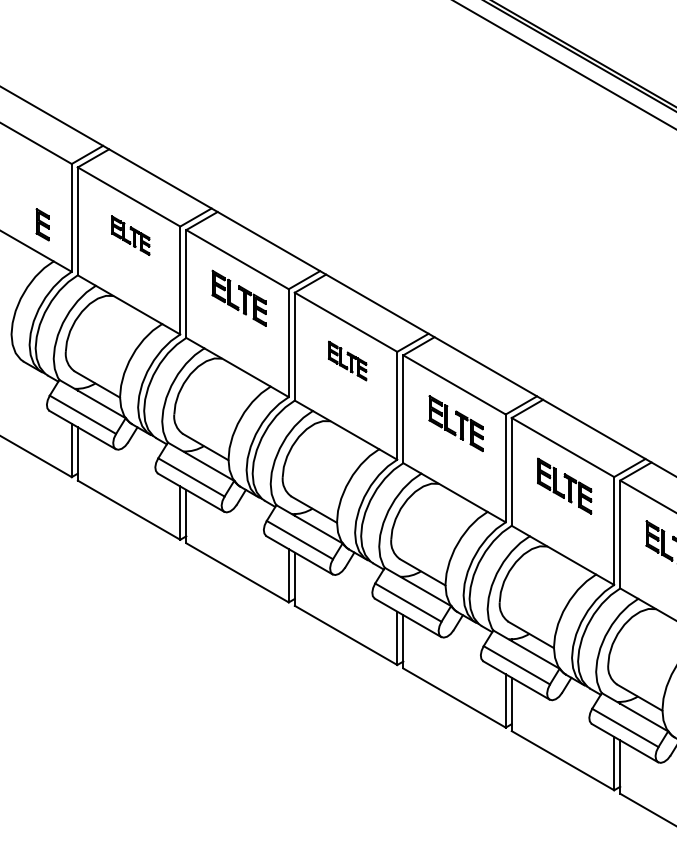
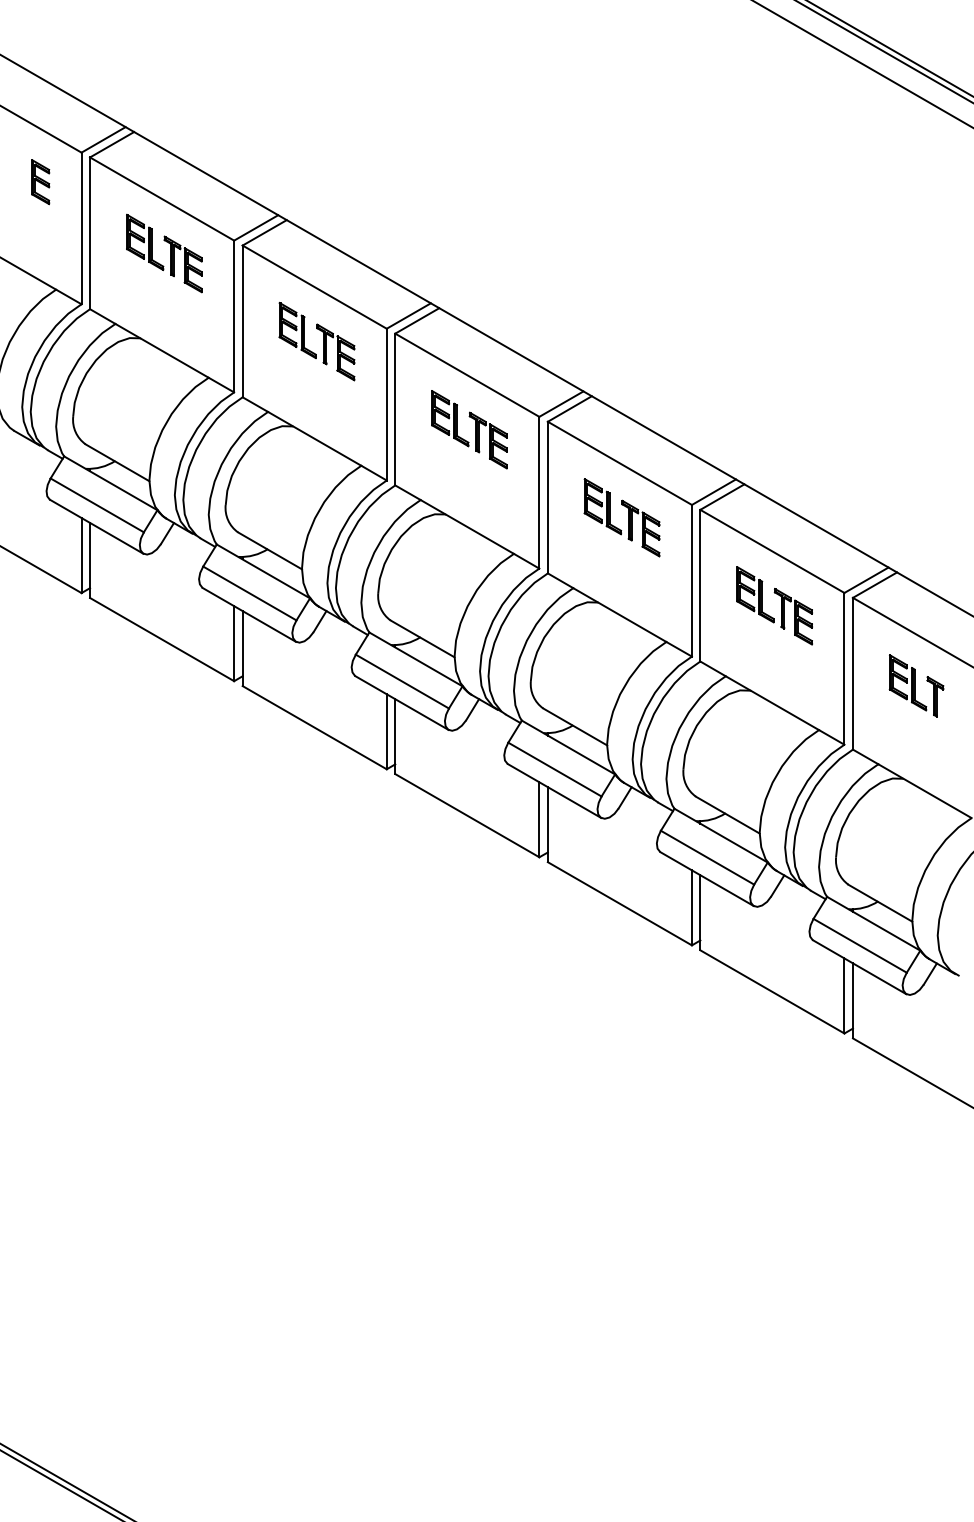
part: (42, 225) -> (40, 182), moved
part: (130, 235) -> (164, 253), size x1.43
part: (347, 360) -> (469, 429), size x1.43

